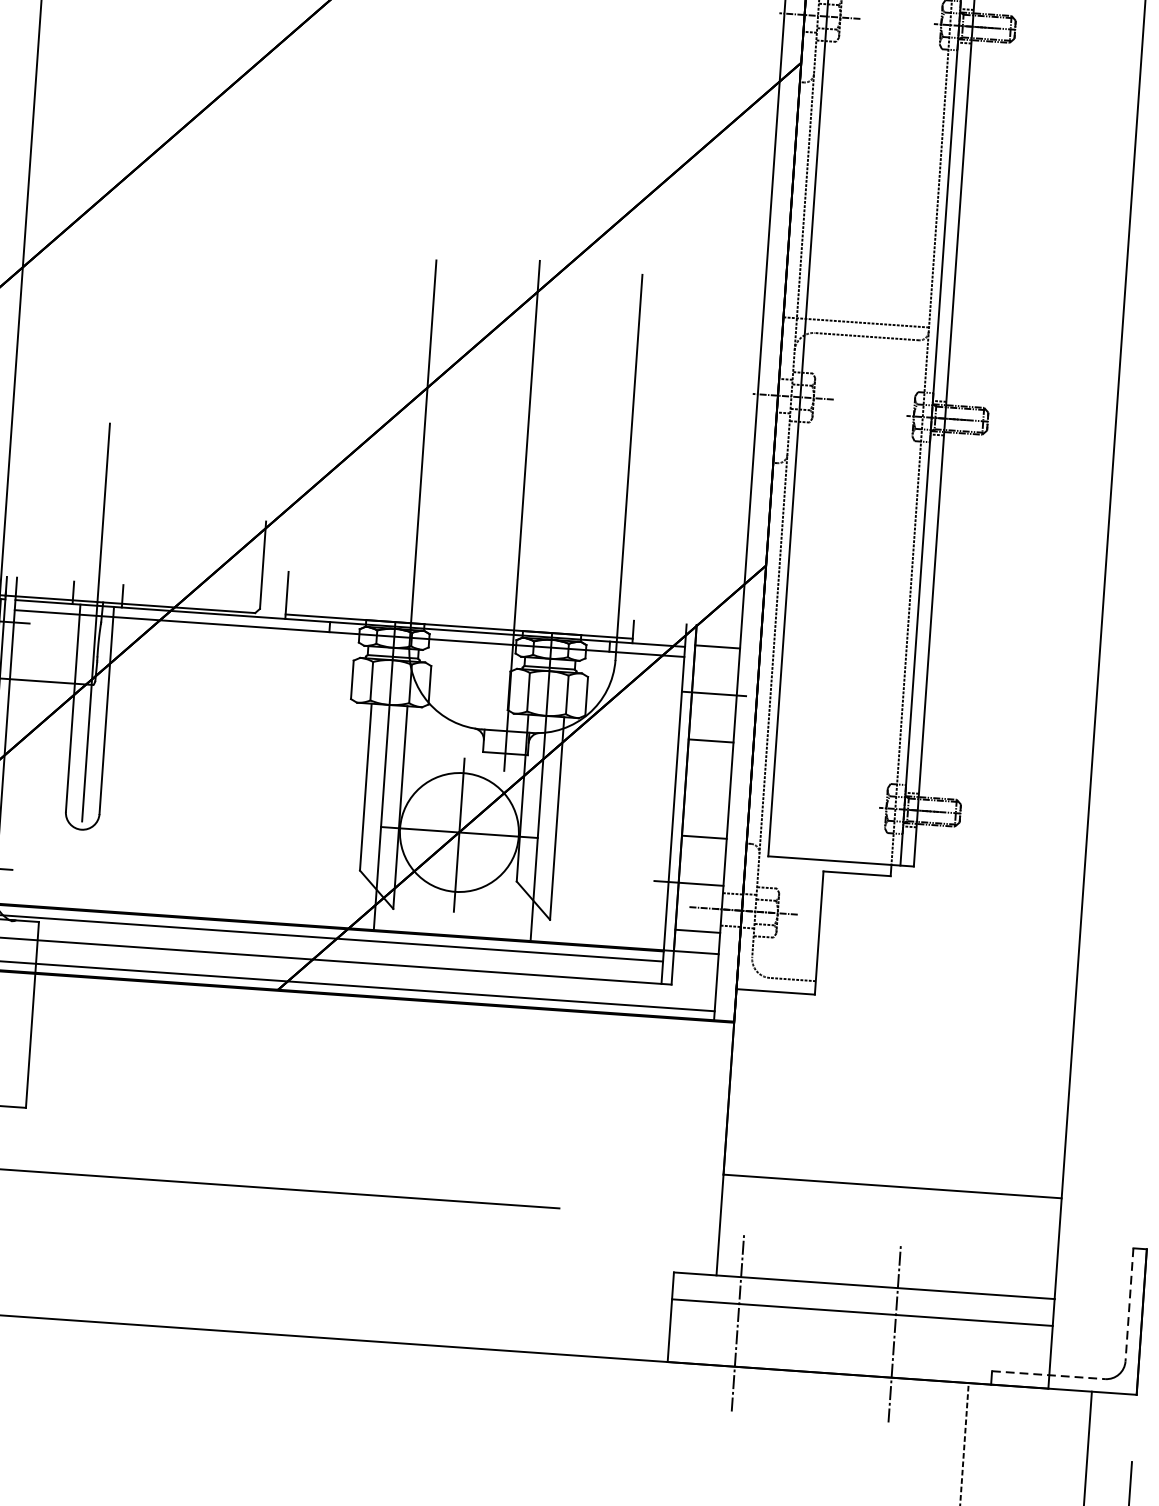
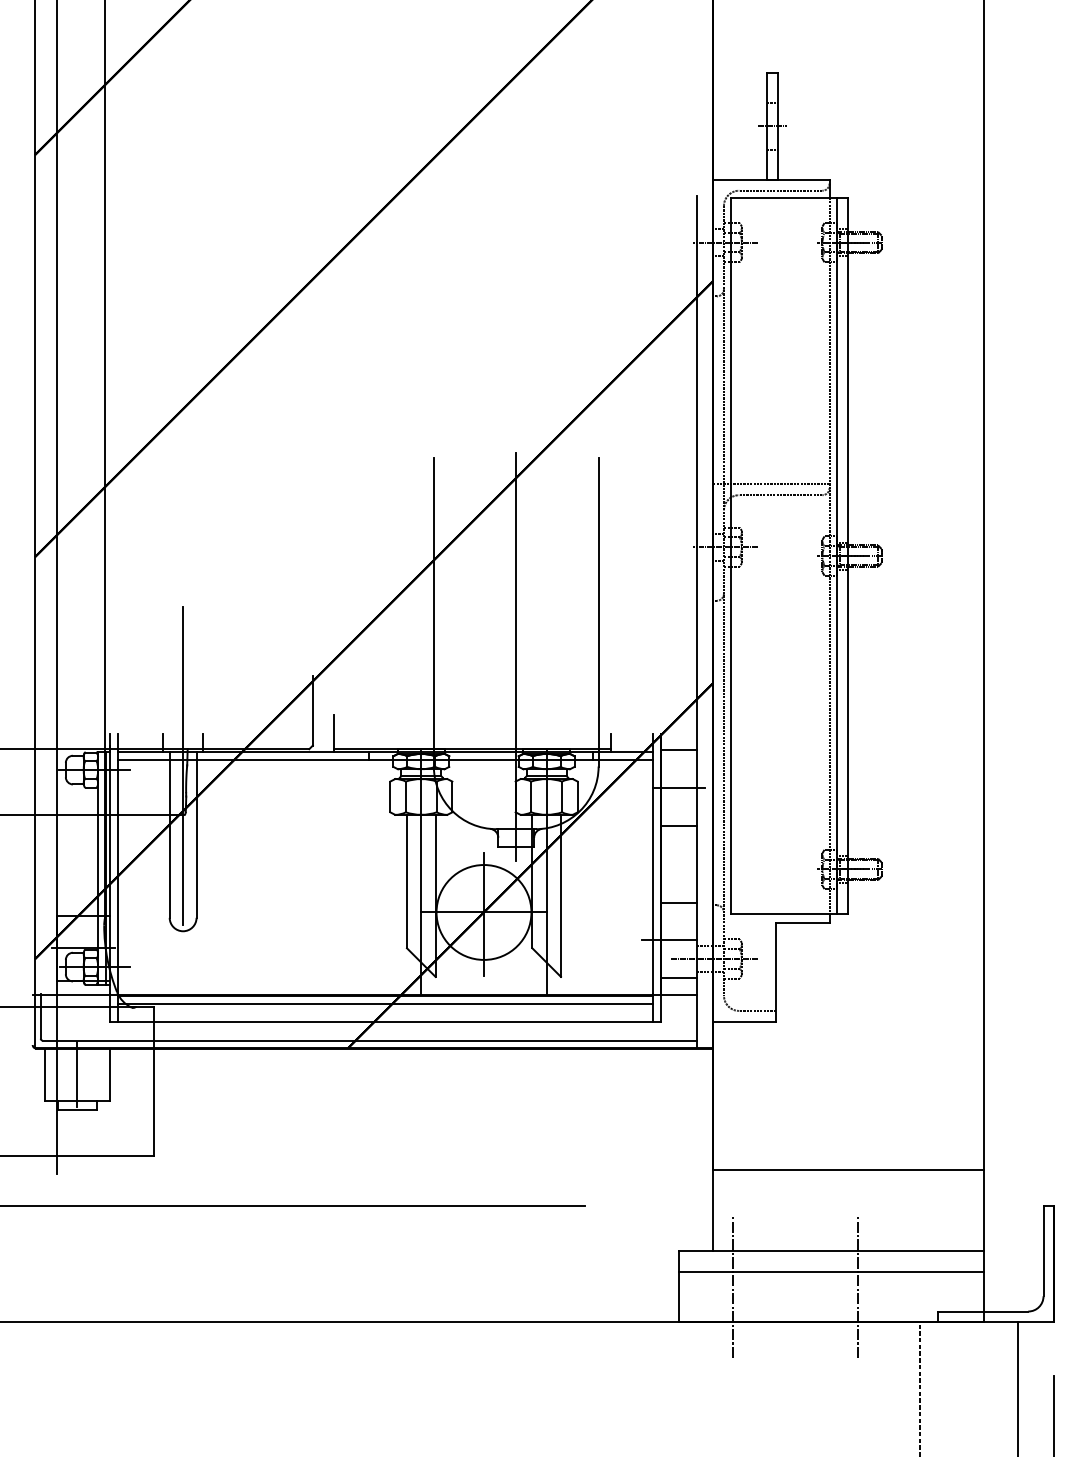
line: (1129, 1305) -> (1043, 1251), dashed -> solid
line: (1049, 1375) -> (983, 1311), dashed -> solid

